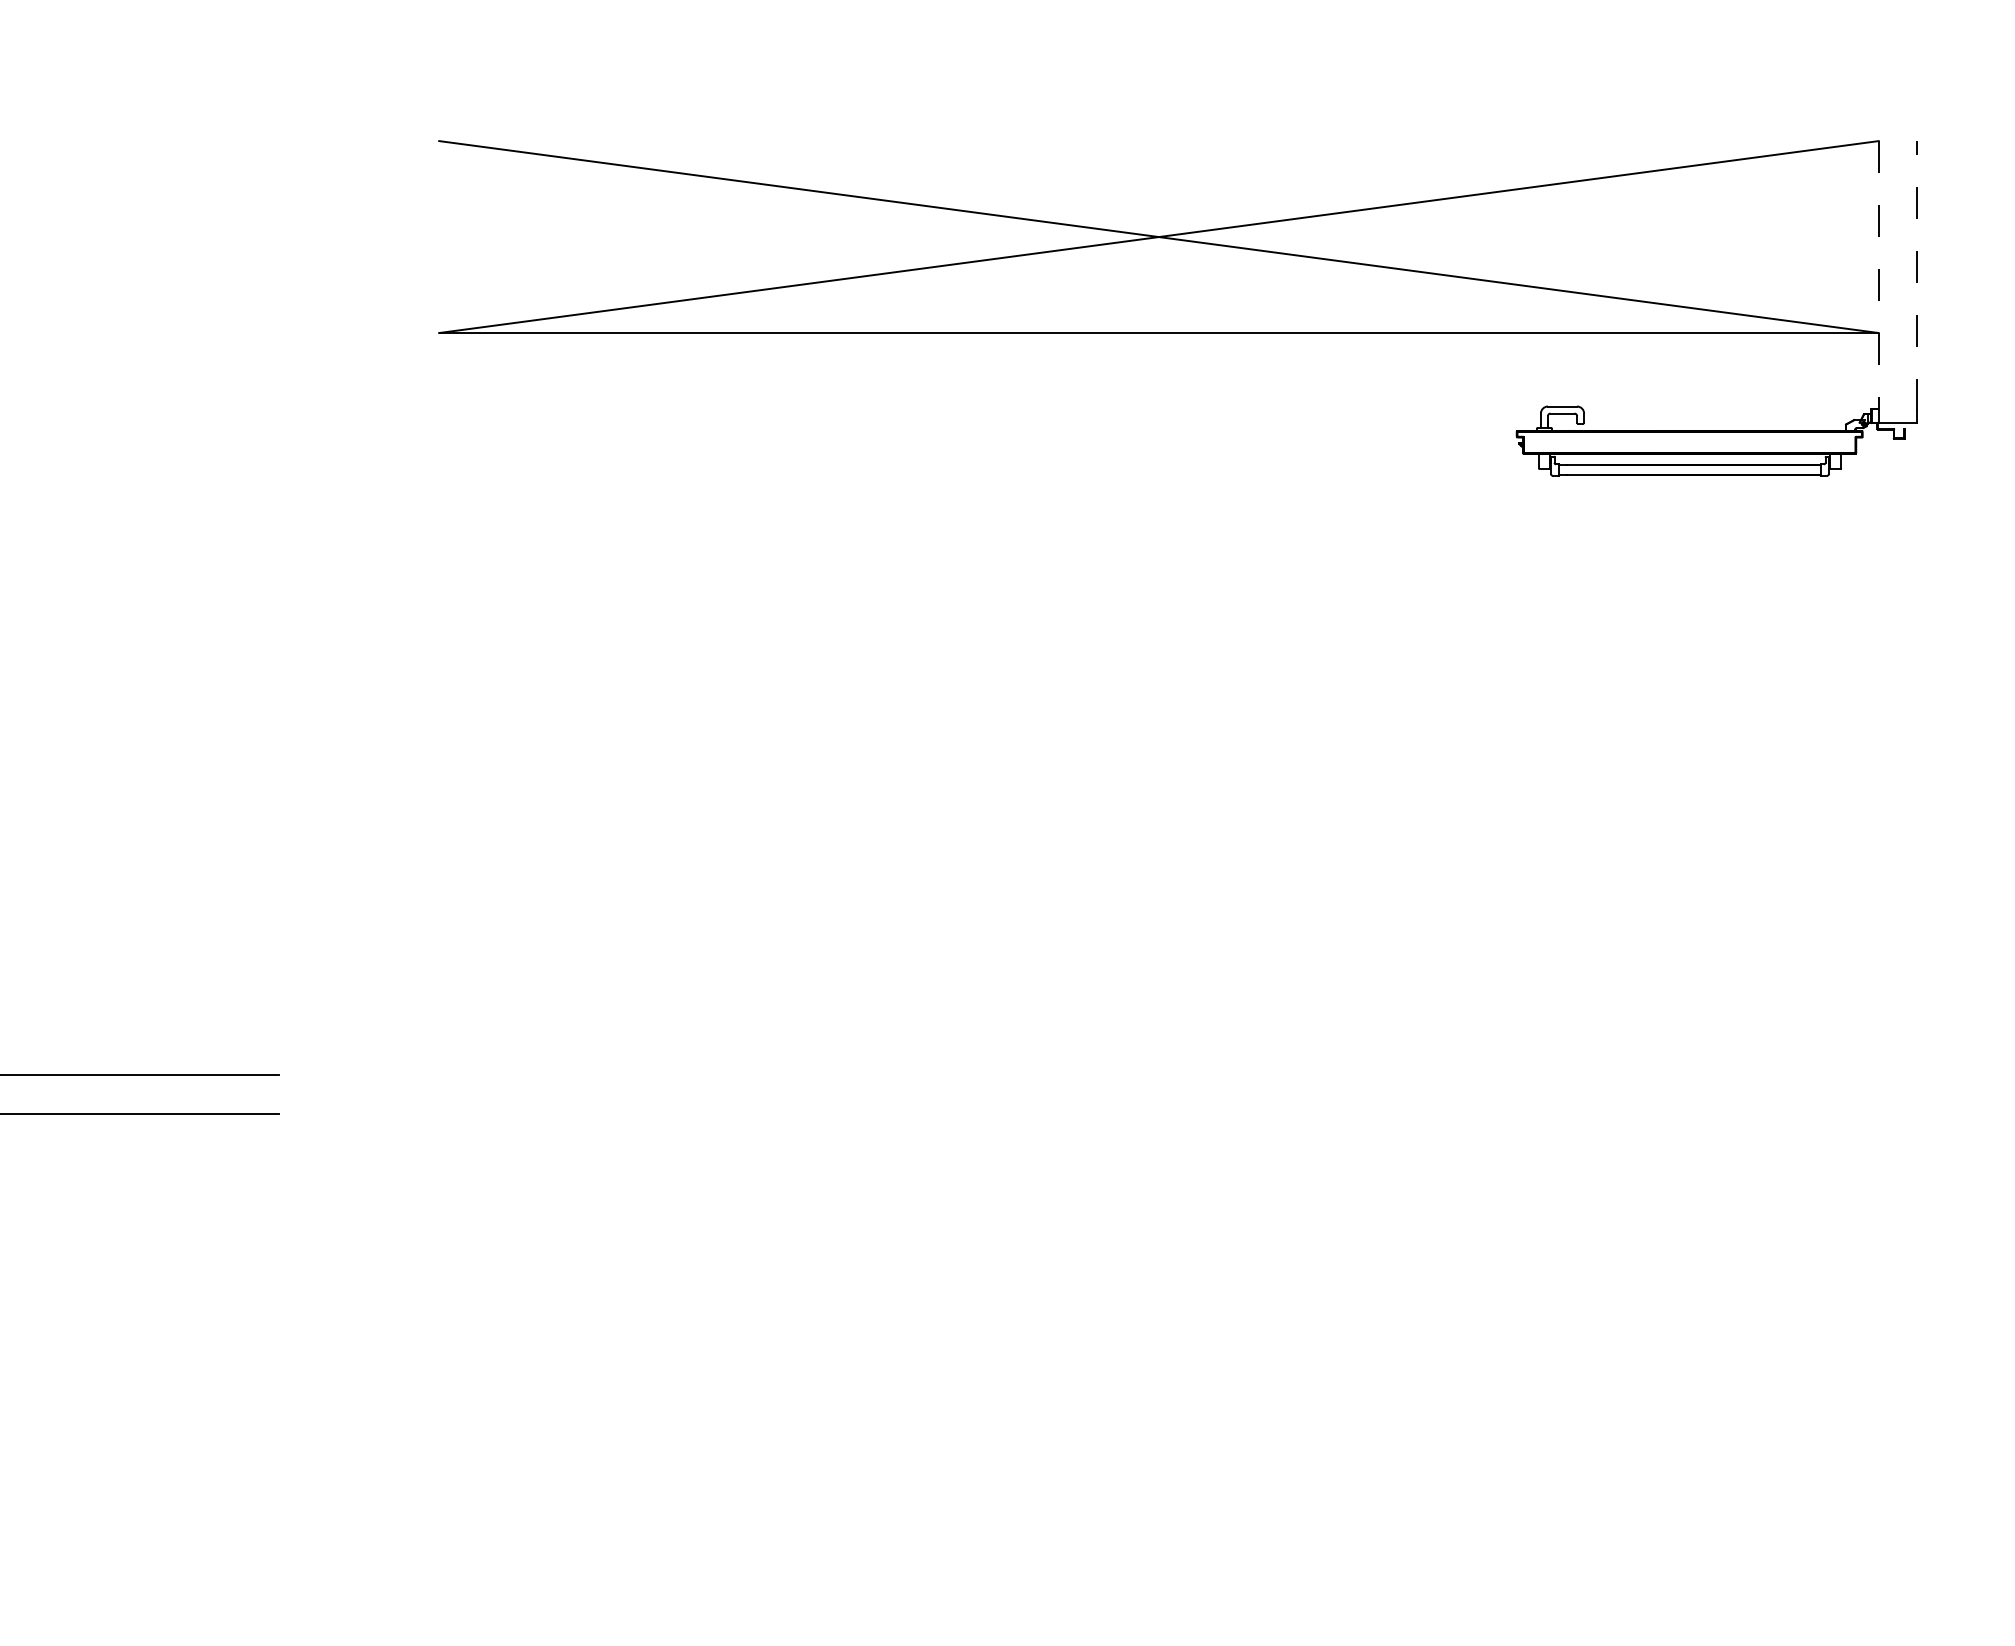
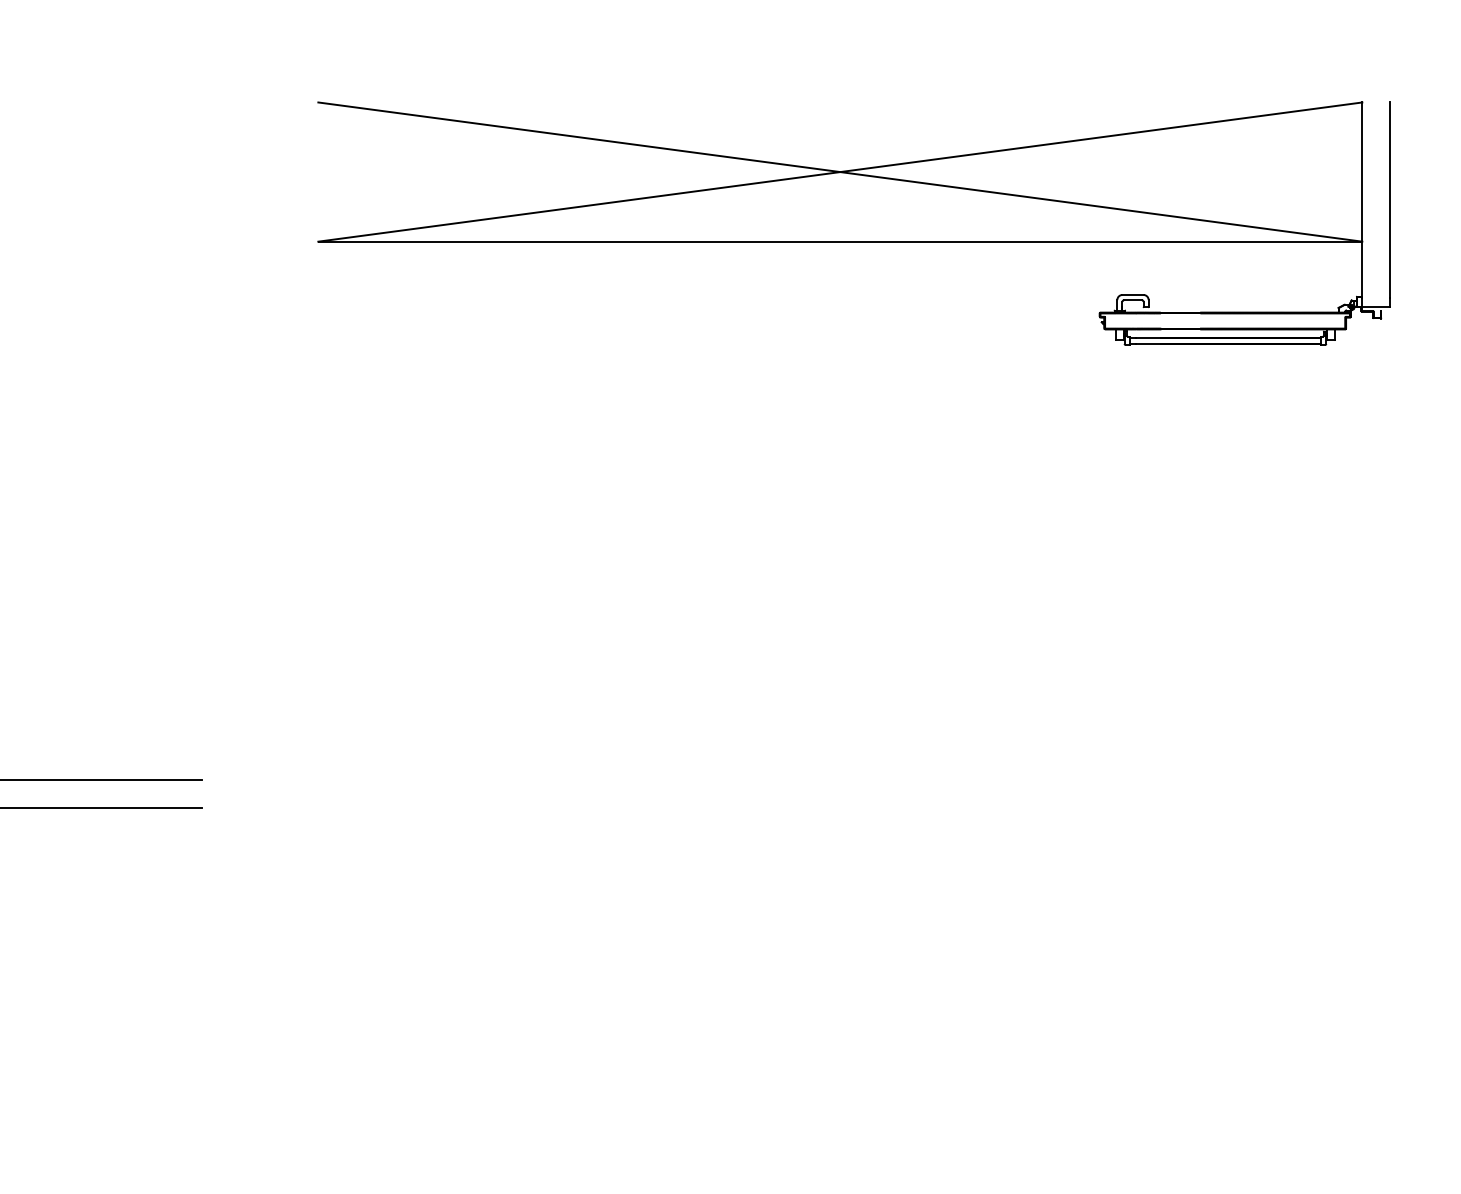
line: (1917, 275) -> (1390, 199), dashed -> solid
line: (1878, 276) -> (1362, 200), dashed -> solid

